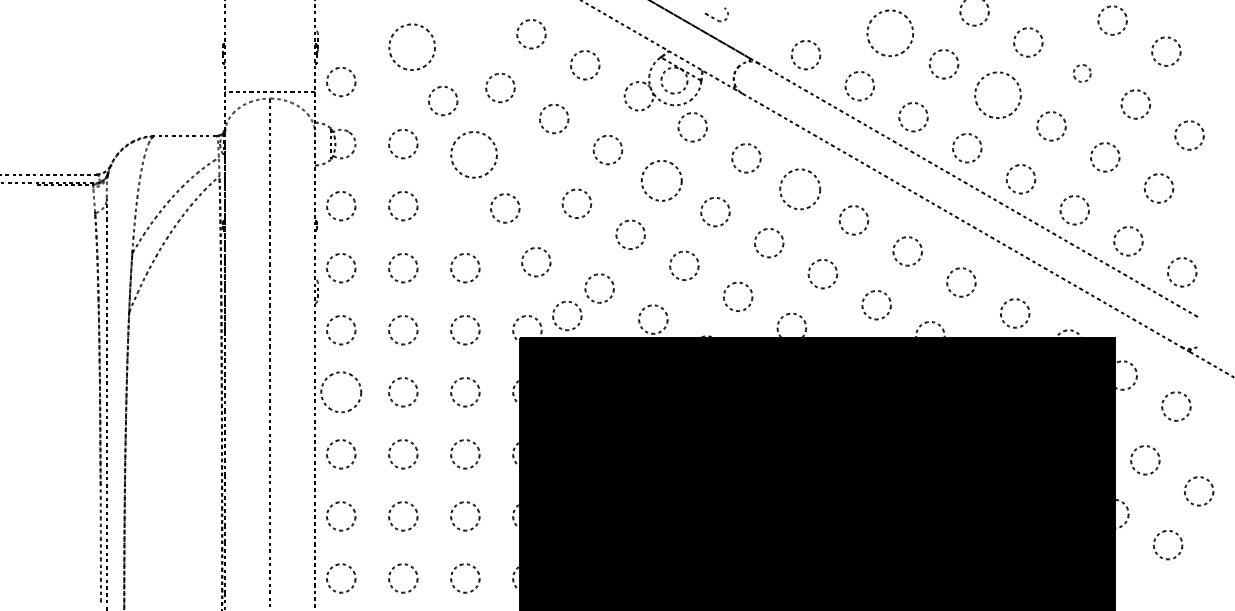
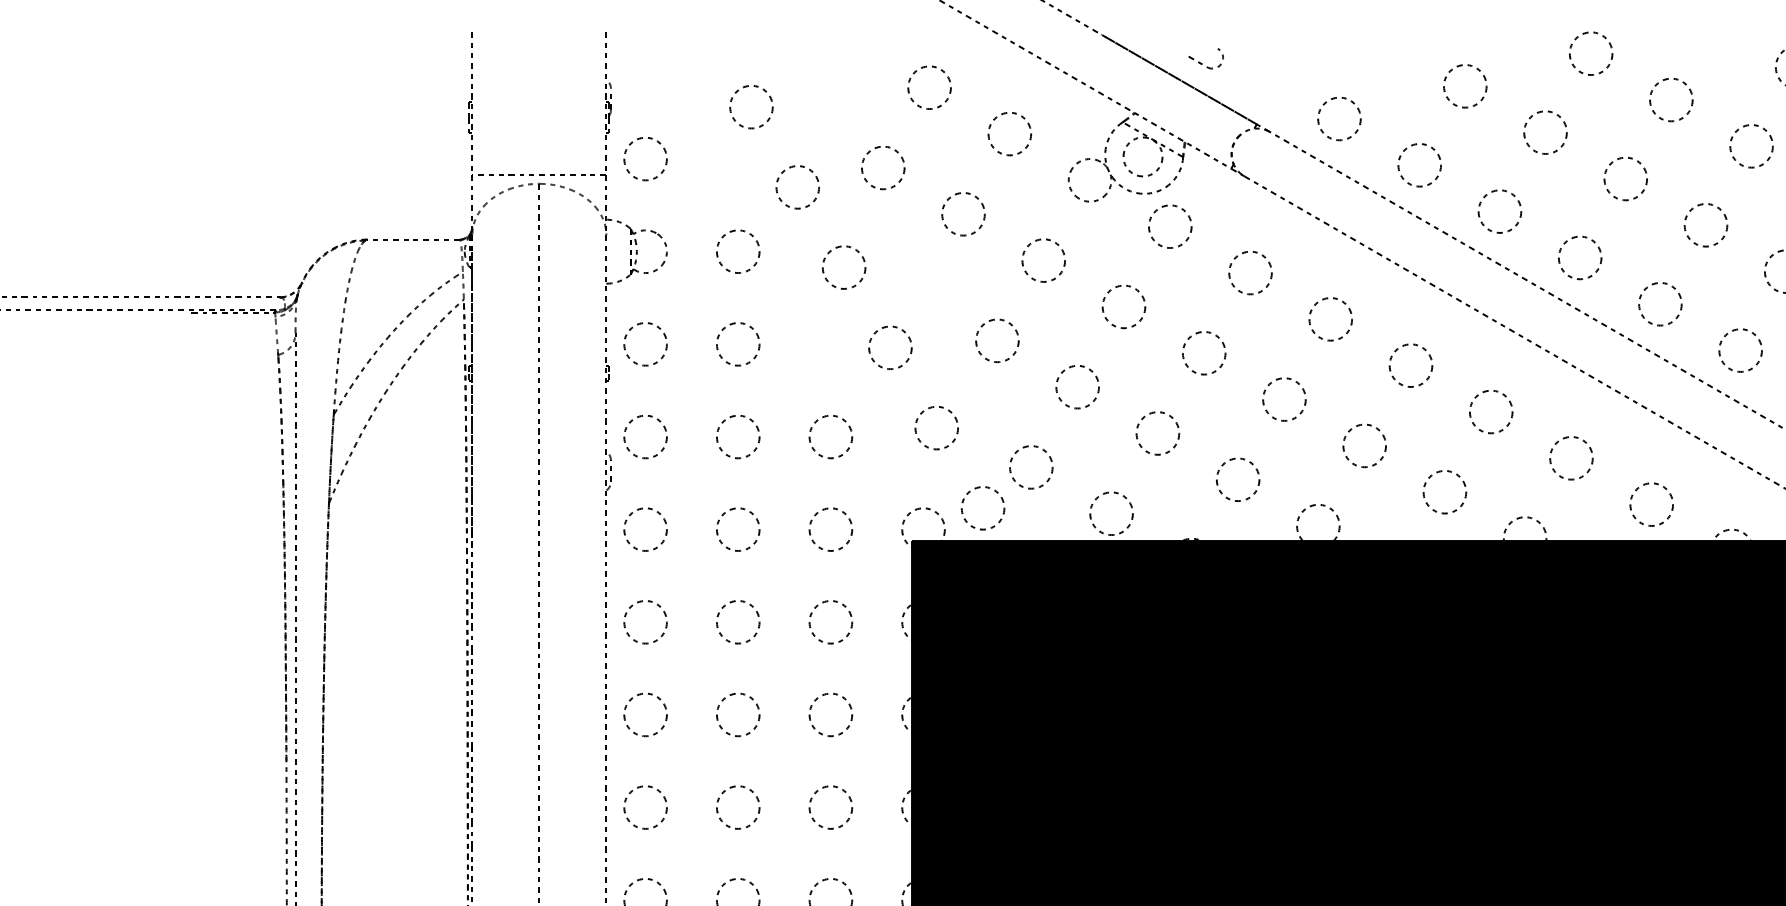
circle: (890, 33) -> (1465, 86), size x0.62
circle: (411, 46) -> (750, 106), size x0.62
circle: (1082, 73) -> (1752, 146), size x1.67
circle: (997, 95) -> (1625, 179), size x0.62
circle: (474, 154) -> (844, 267), size x0.62
circle: (661, 181) -> (1123, 307), size x0.71
circle: (799, 189) -> (1329, 319), size x0.71
circle: (340, 392) -> (644, 622), size x0.71

